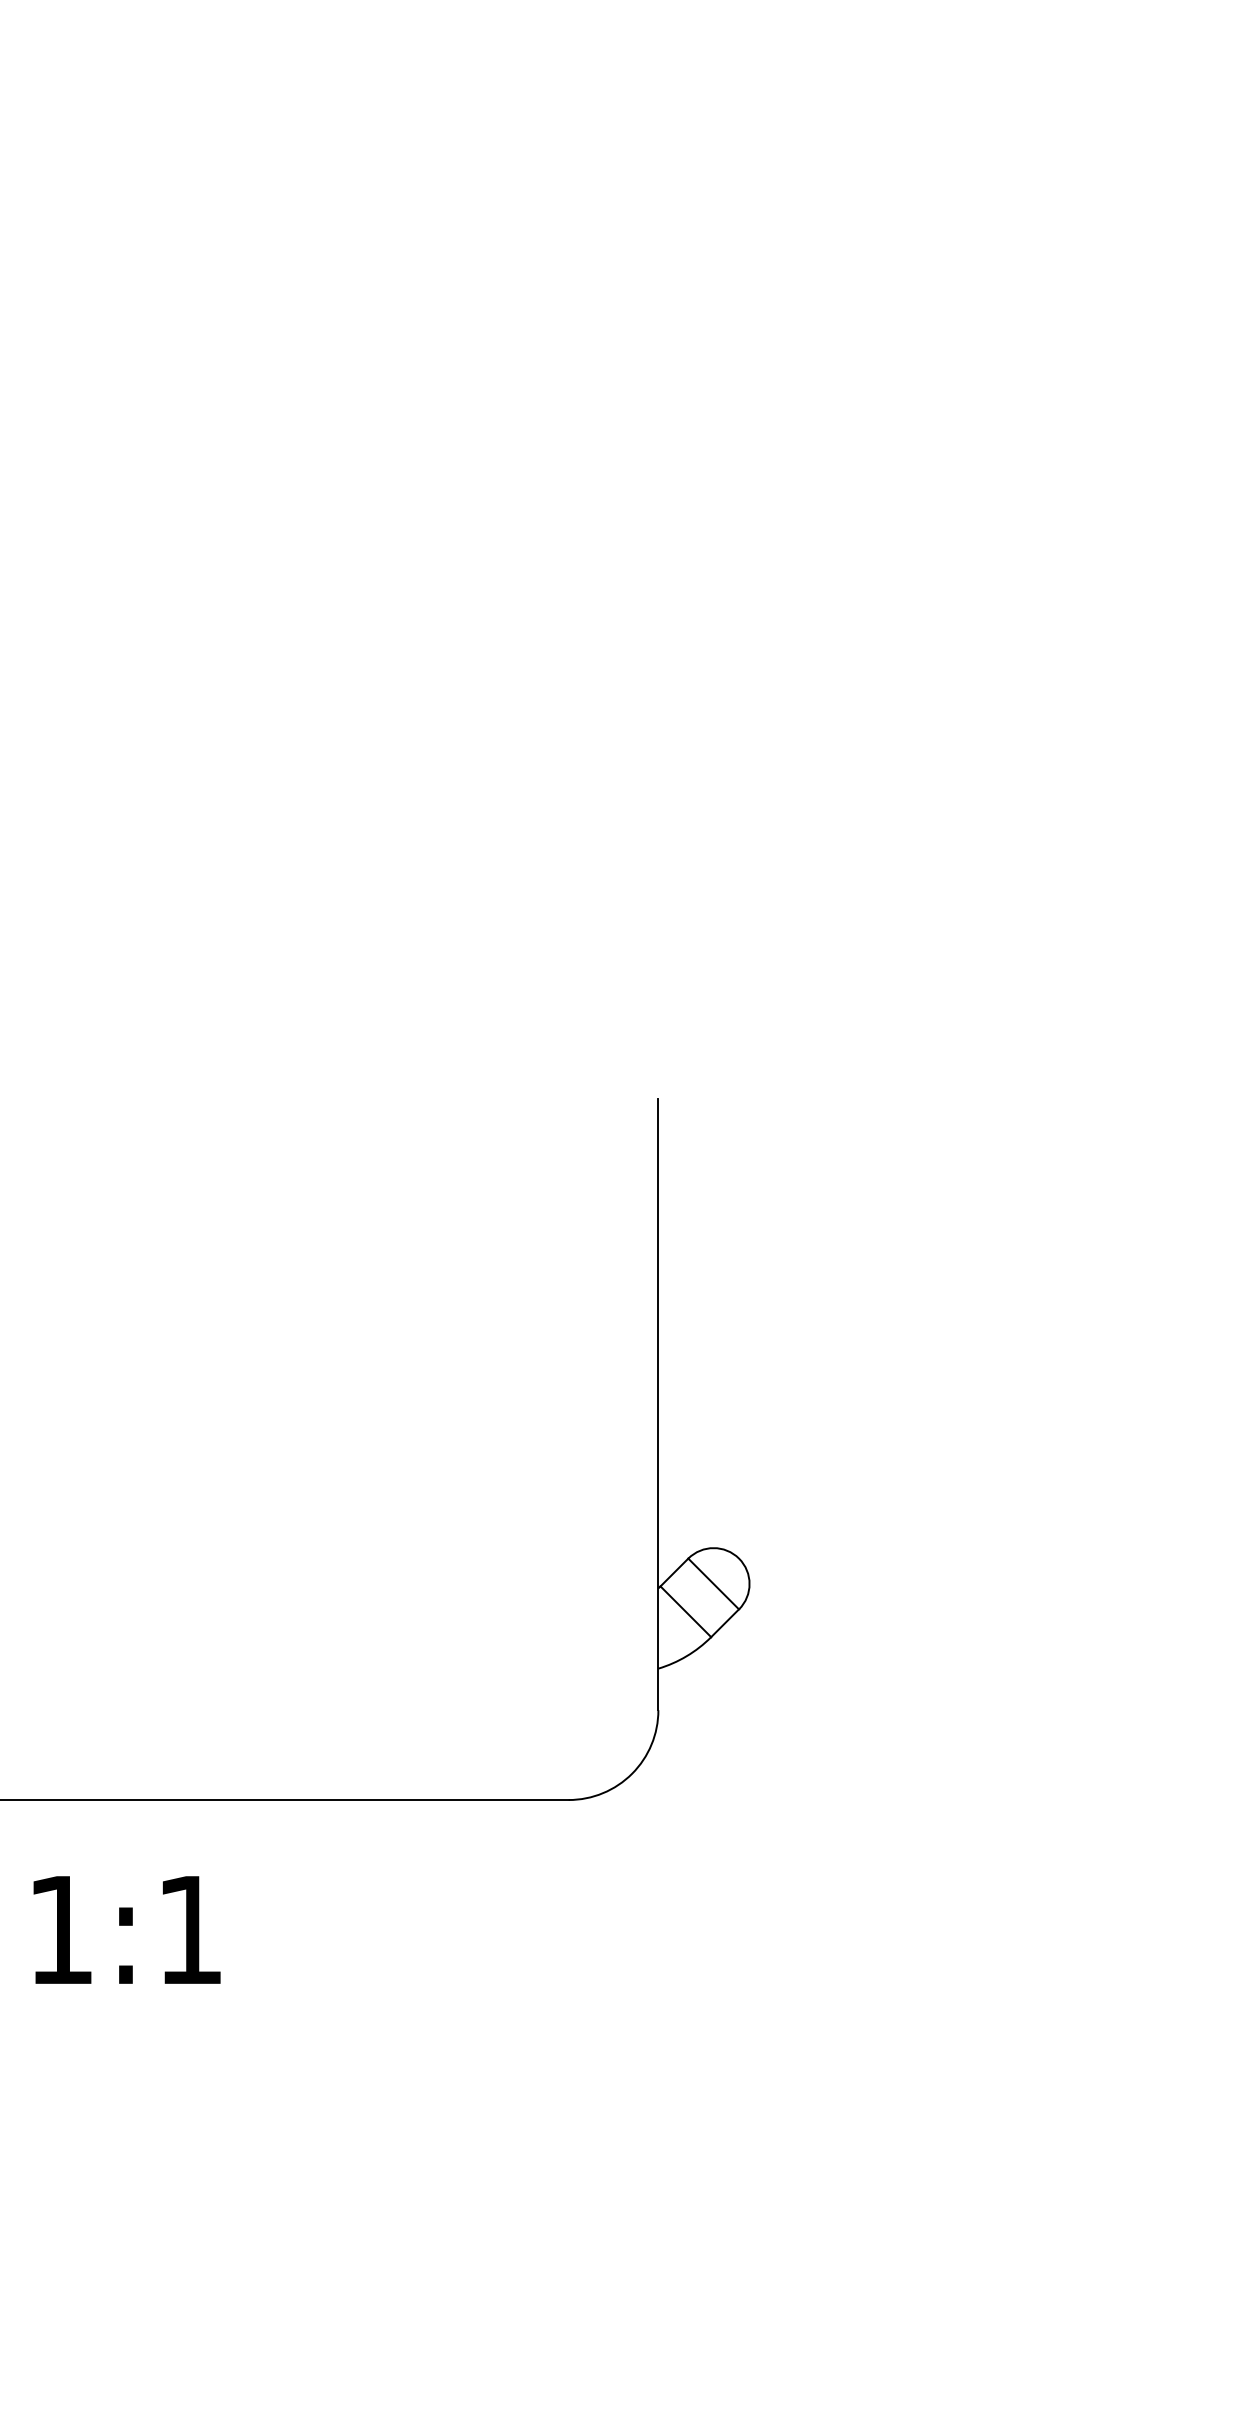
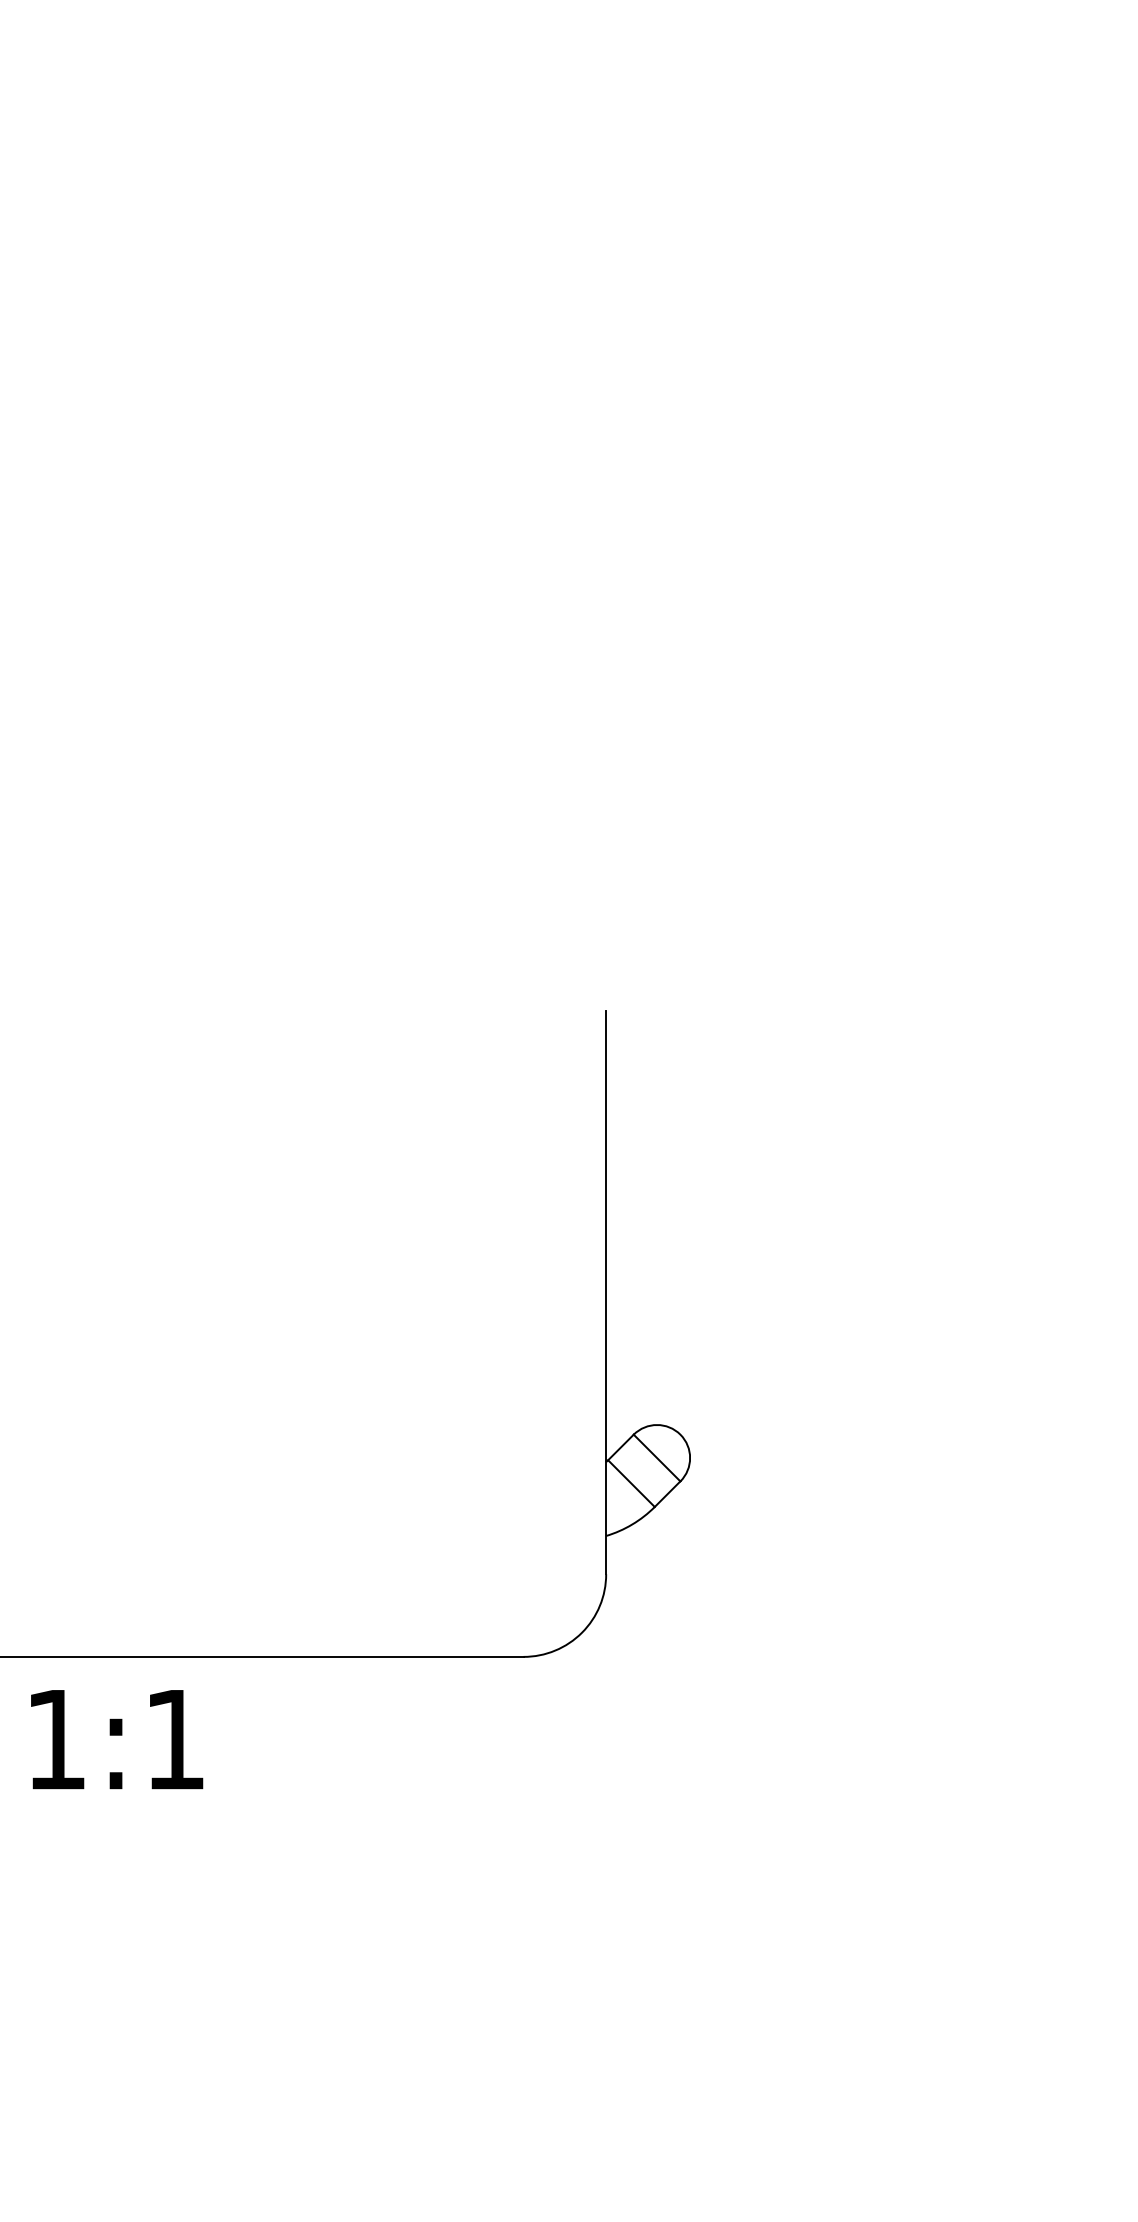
text: (127, 1929) -> (117, 1739), moved

